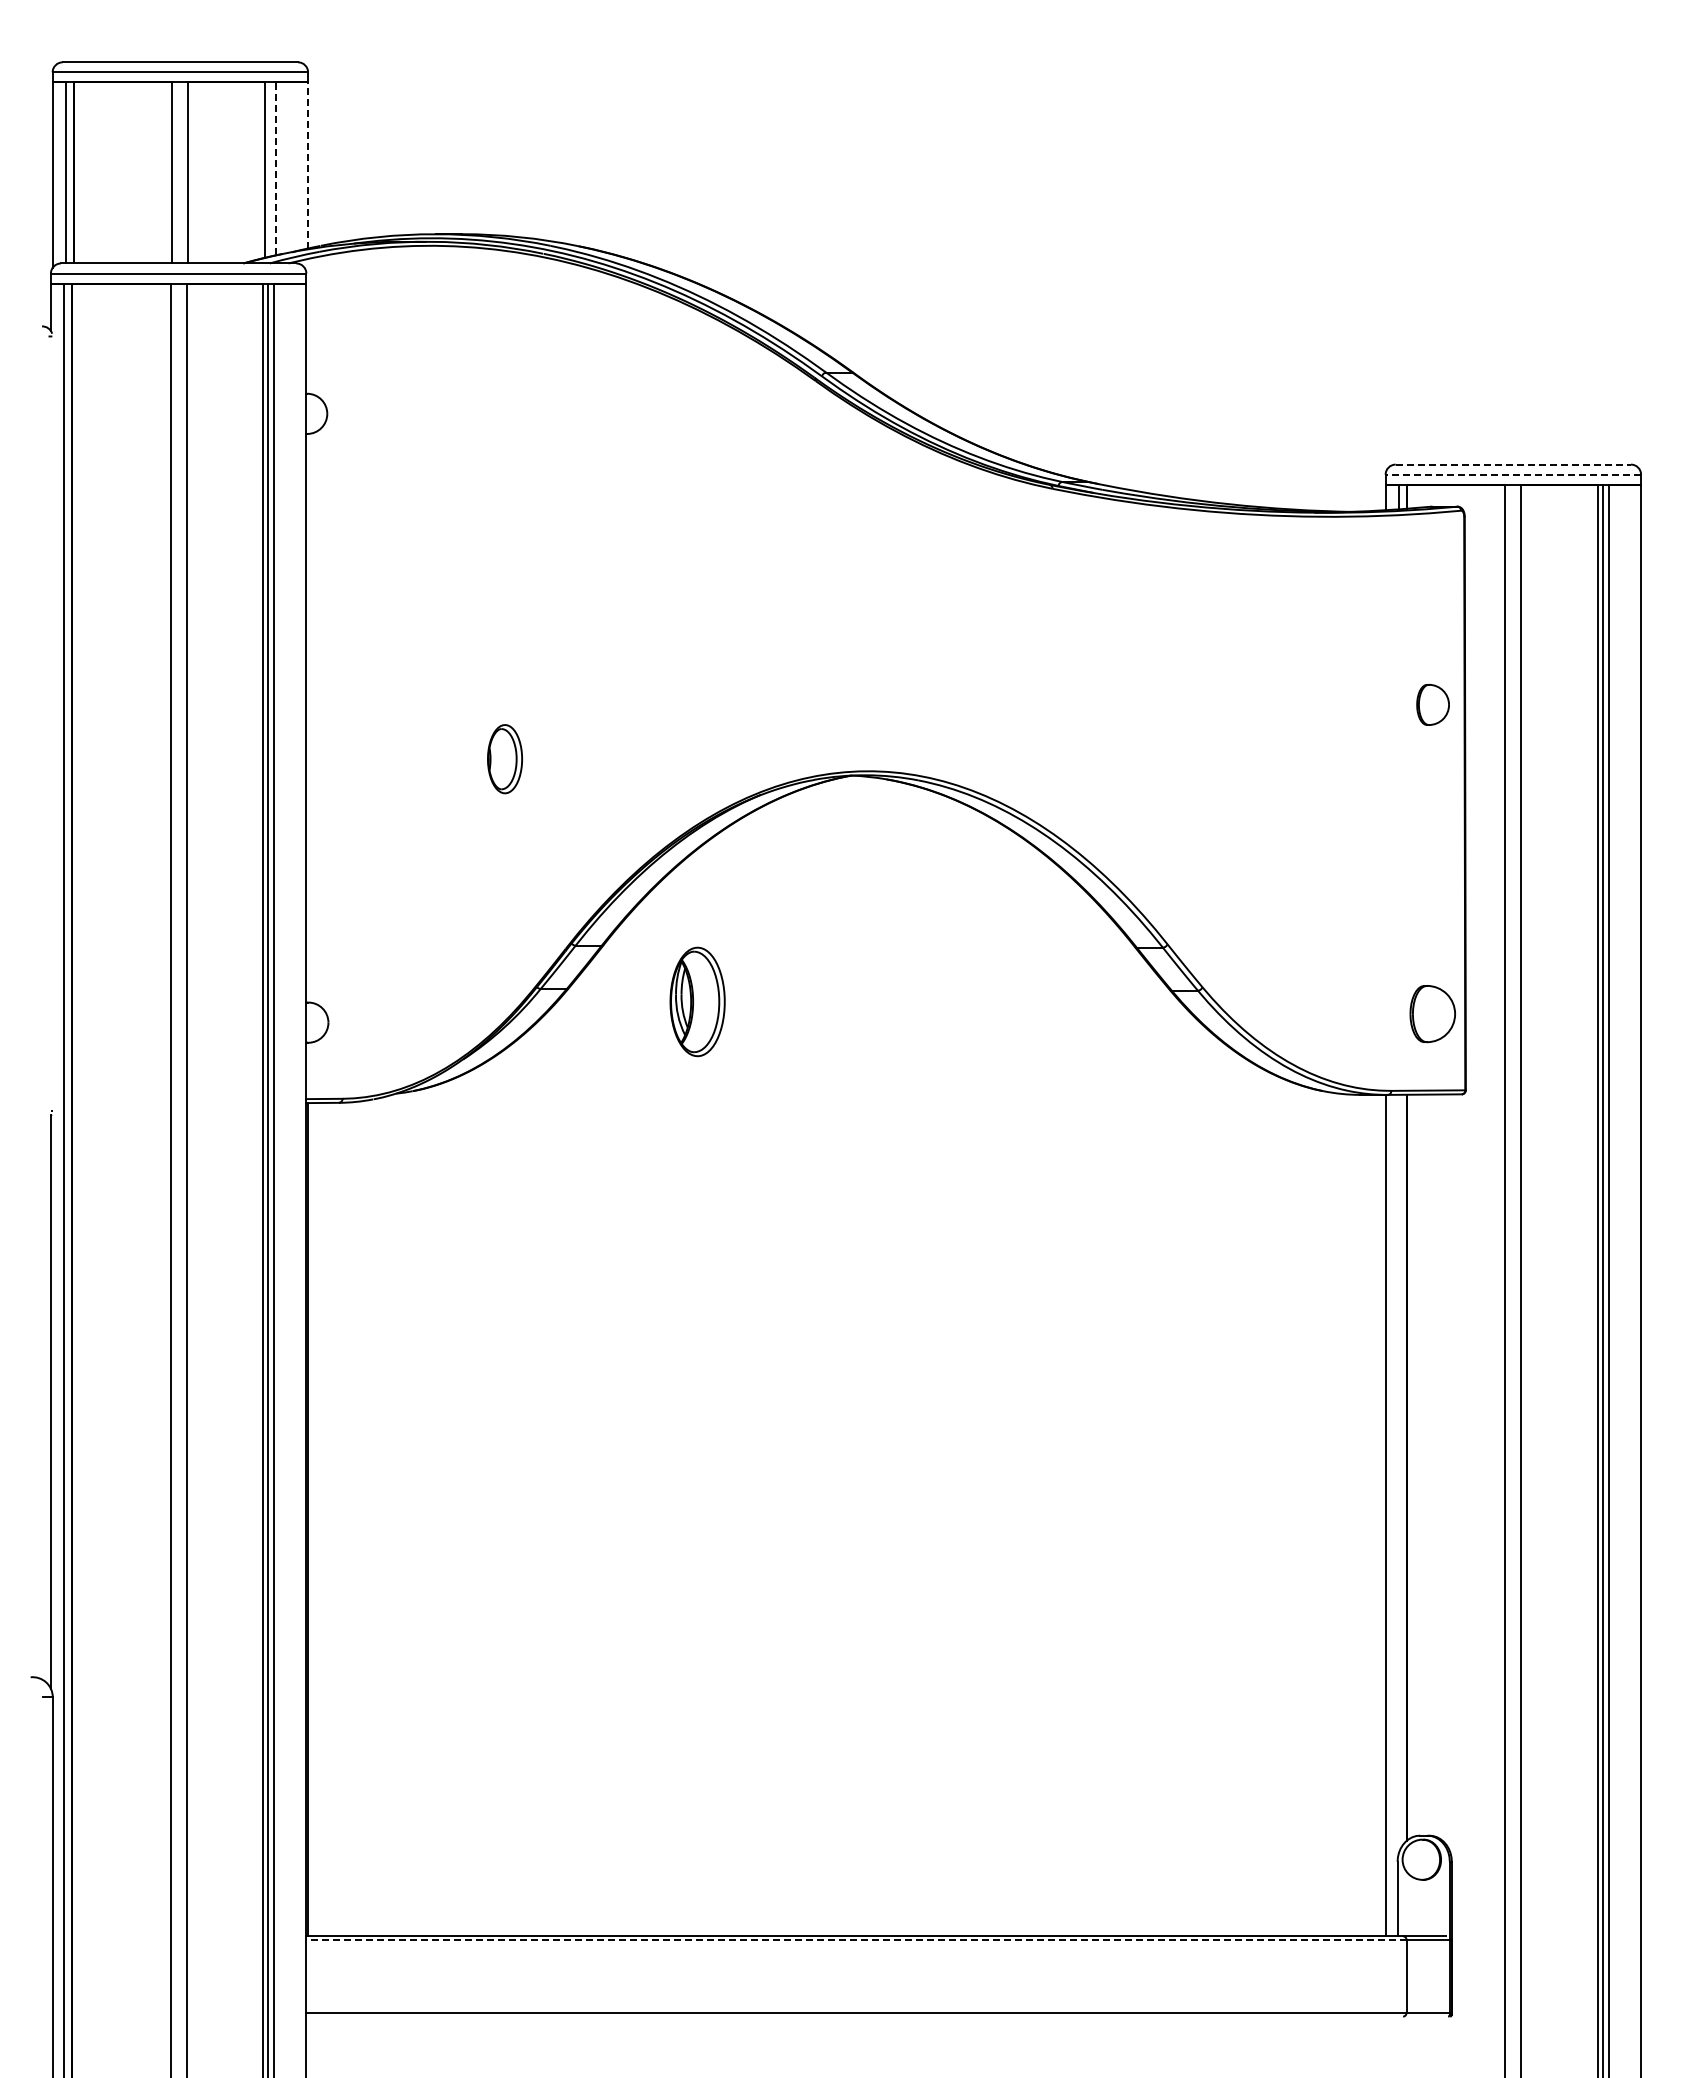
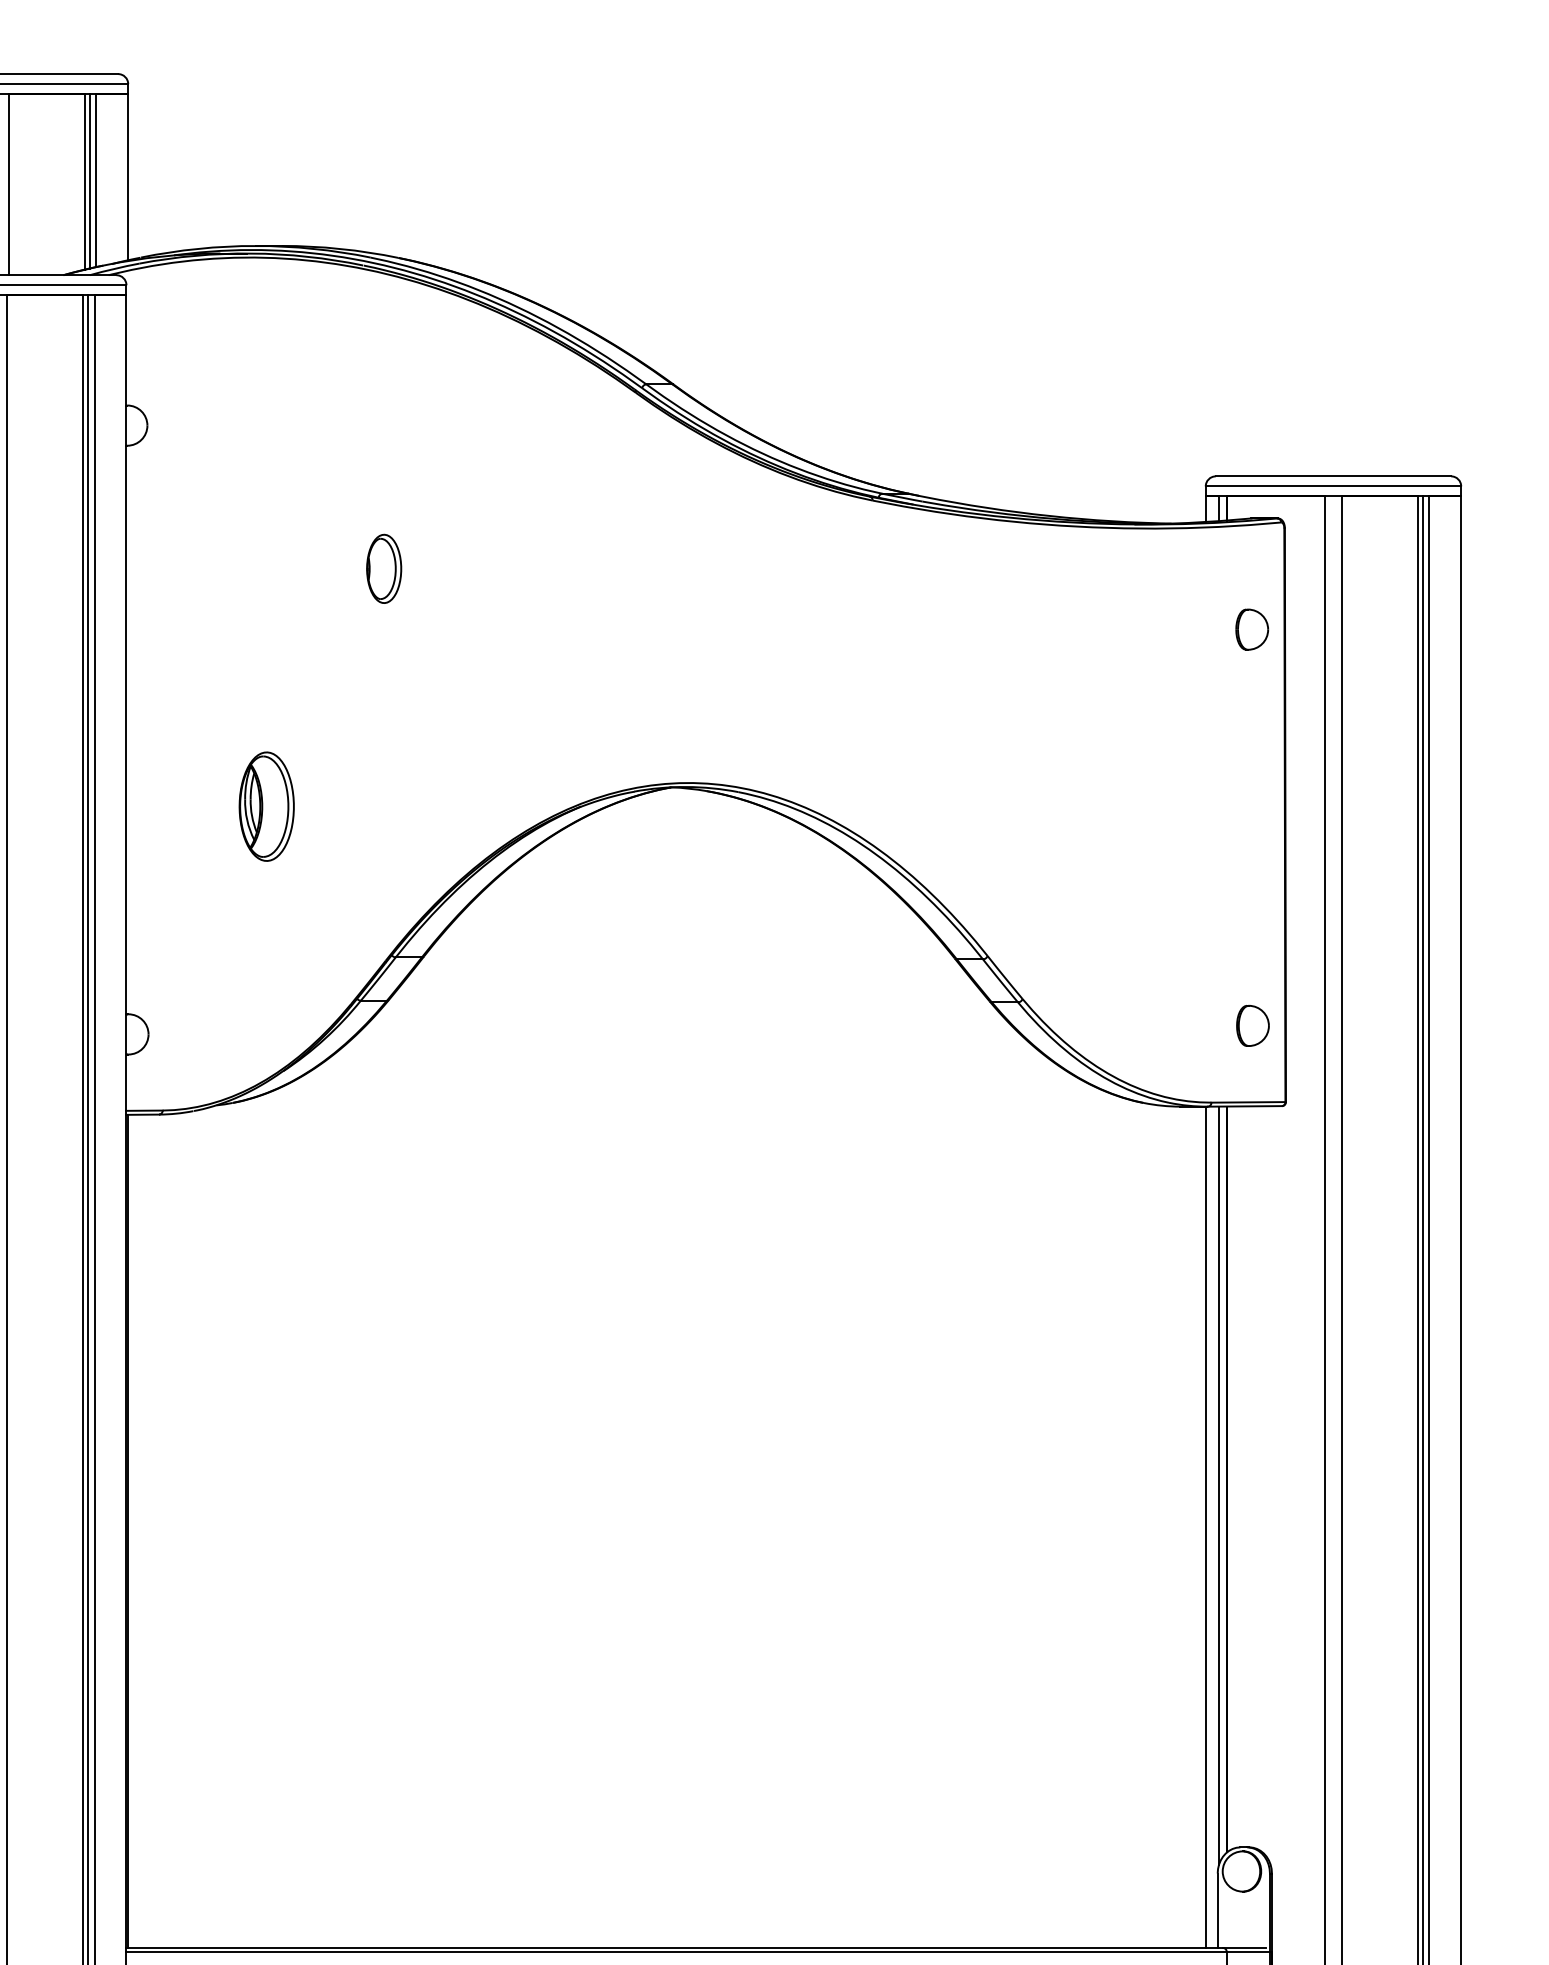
line: (307, 165) -> (127, 177), dashed -> solid
line: (276, 168) -> (96, 180), dashed -> solid
line: (269, 169) -> (89, 181), added
line: (1513, 464) -> (1333, 476), dashed -> solid
line: (1513, 474) -> (1333, 486), dashed -> solid
part: (1432, 704) -> (1251, 629), moved
part: (504, 759) -> (383, 569), moved
part: (697, 1001) -> (266, 806), moved
part: (1432, 1014) -> (1252, 1026), size x0.71
line: (1398, 1473) -> (1218, 1485), added
line: (855, 1940) -> (675, 1952), dashed -> solid

